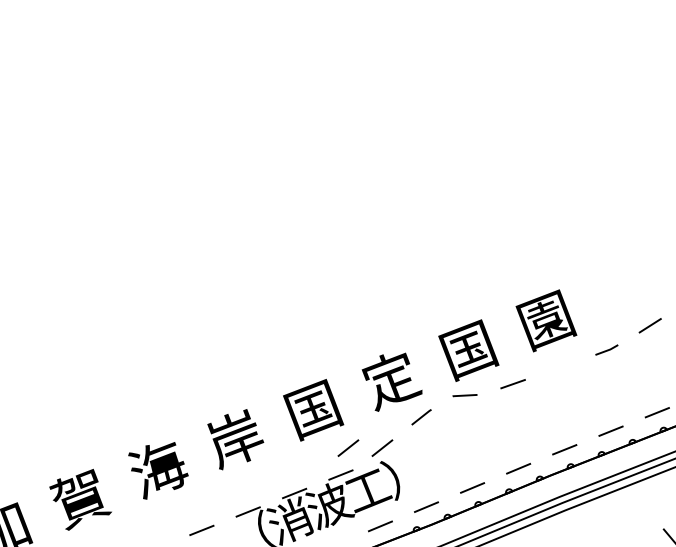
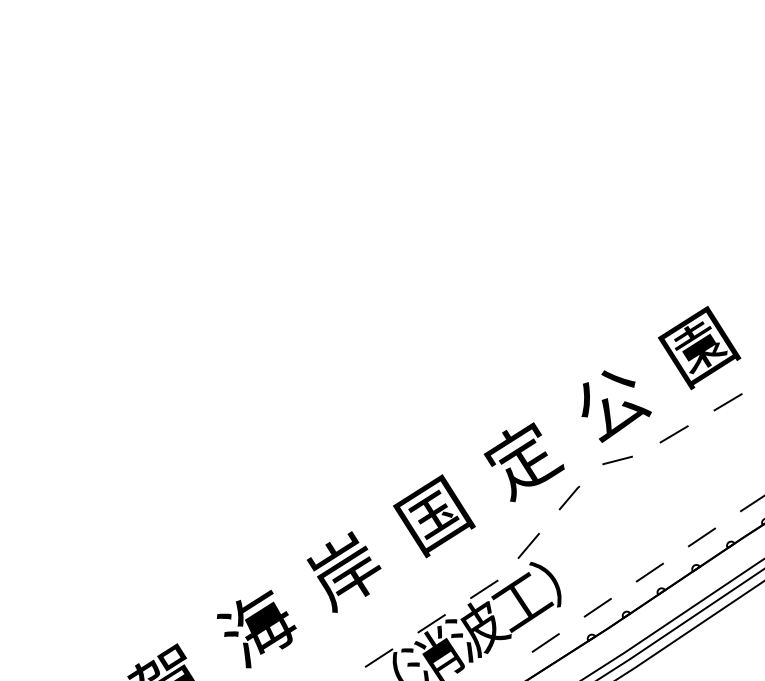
text: (468, 350) -> (610, 403), 国 -> 公
line: (559, 367) -> (727, 402), added
line: (348, 447) -> (486, 553), removed

